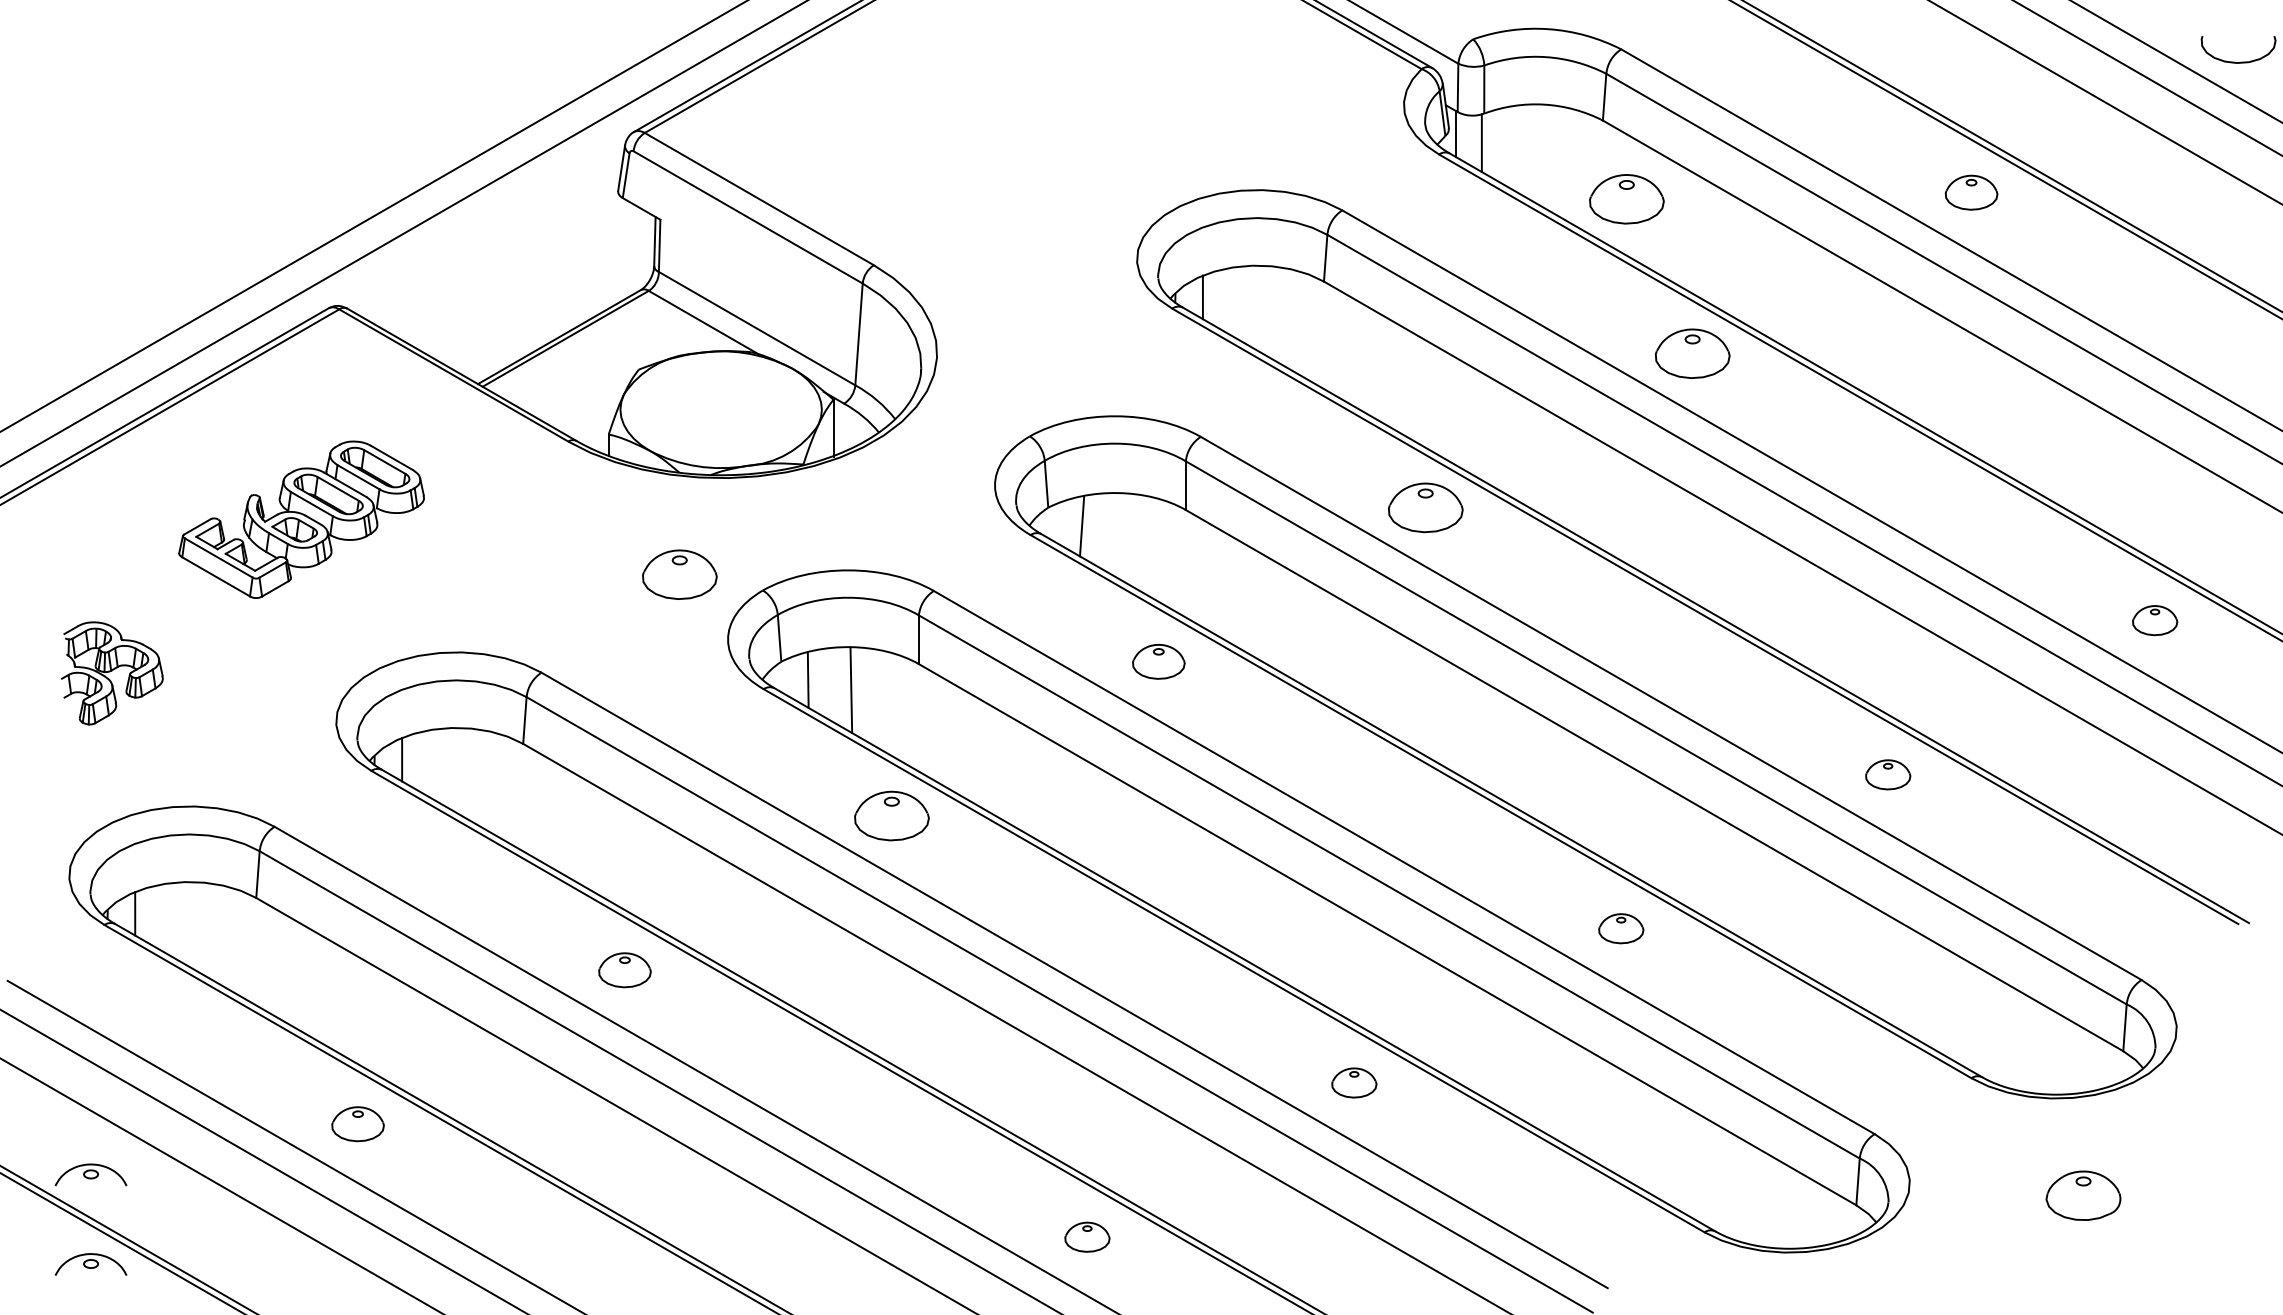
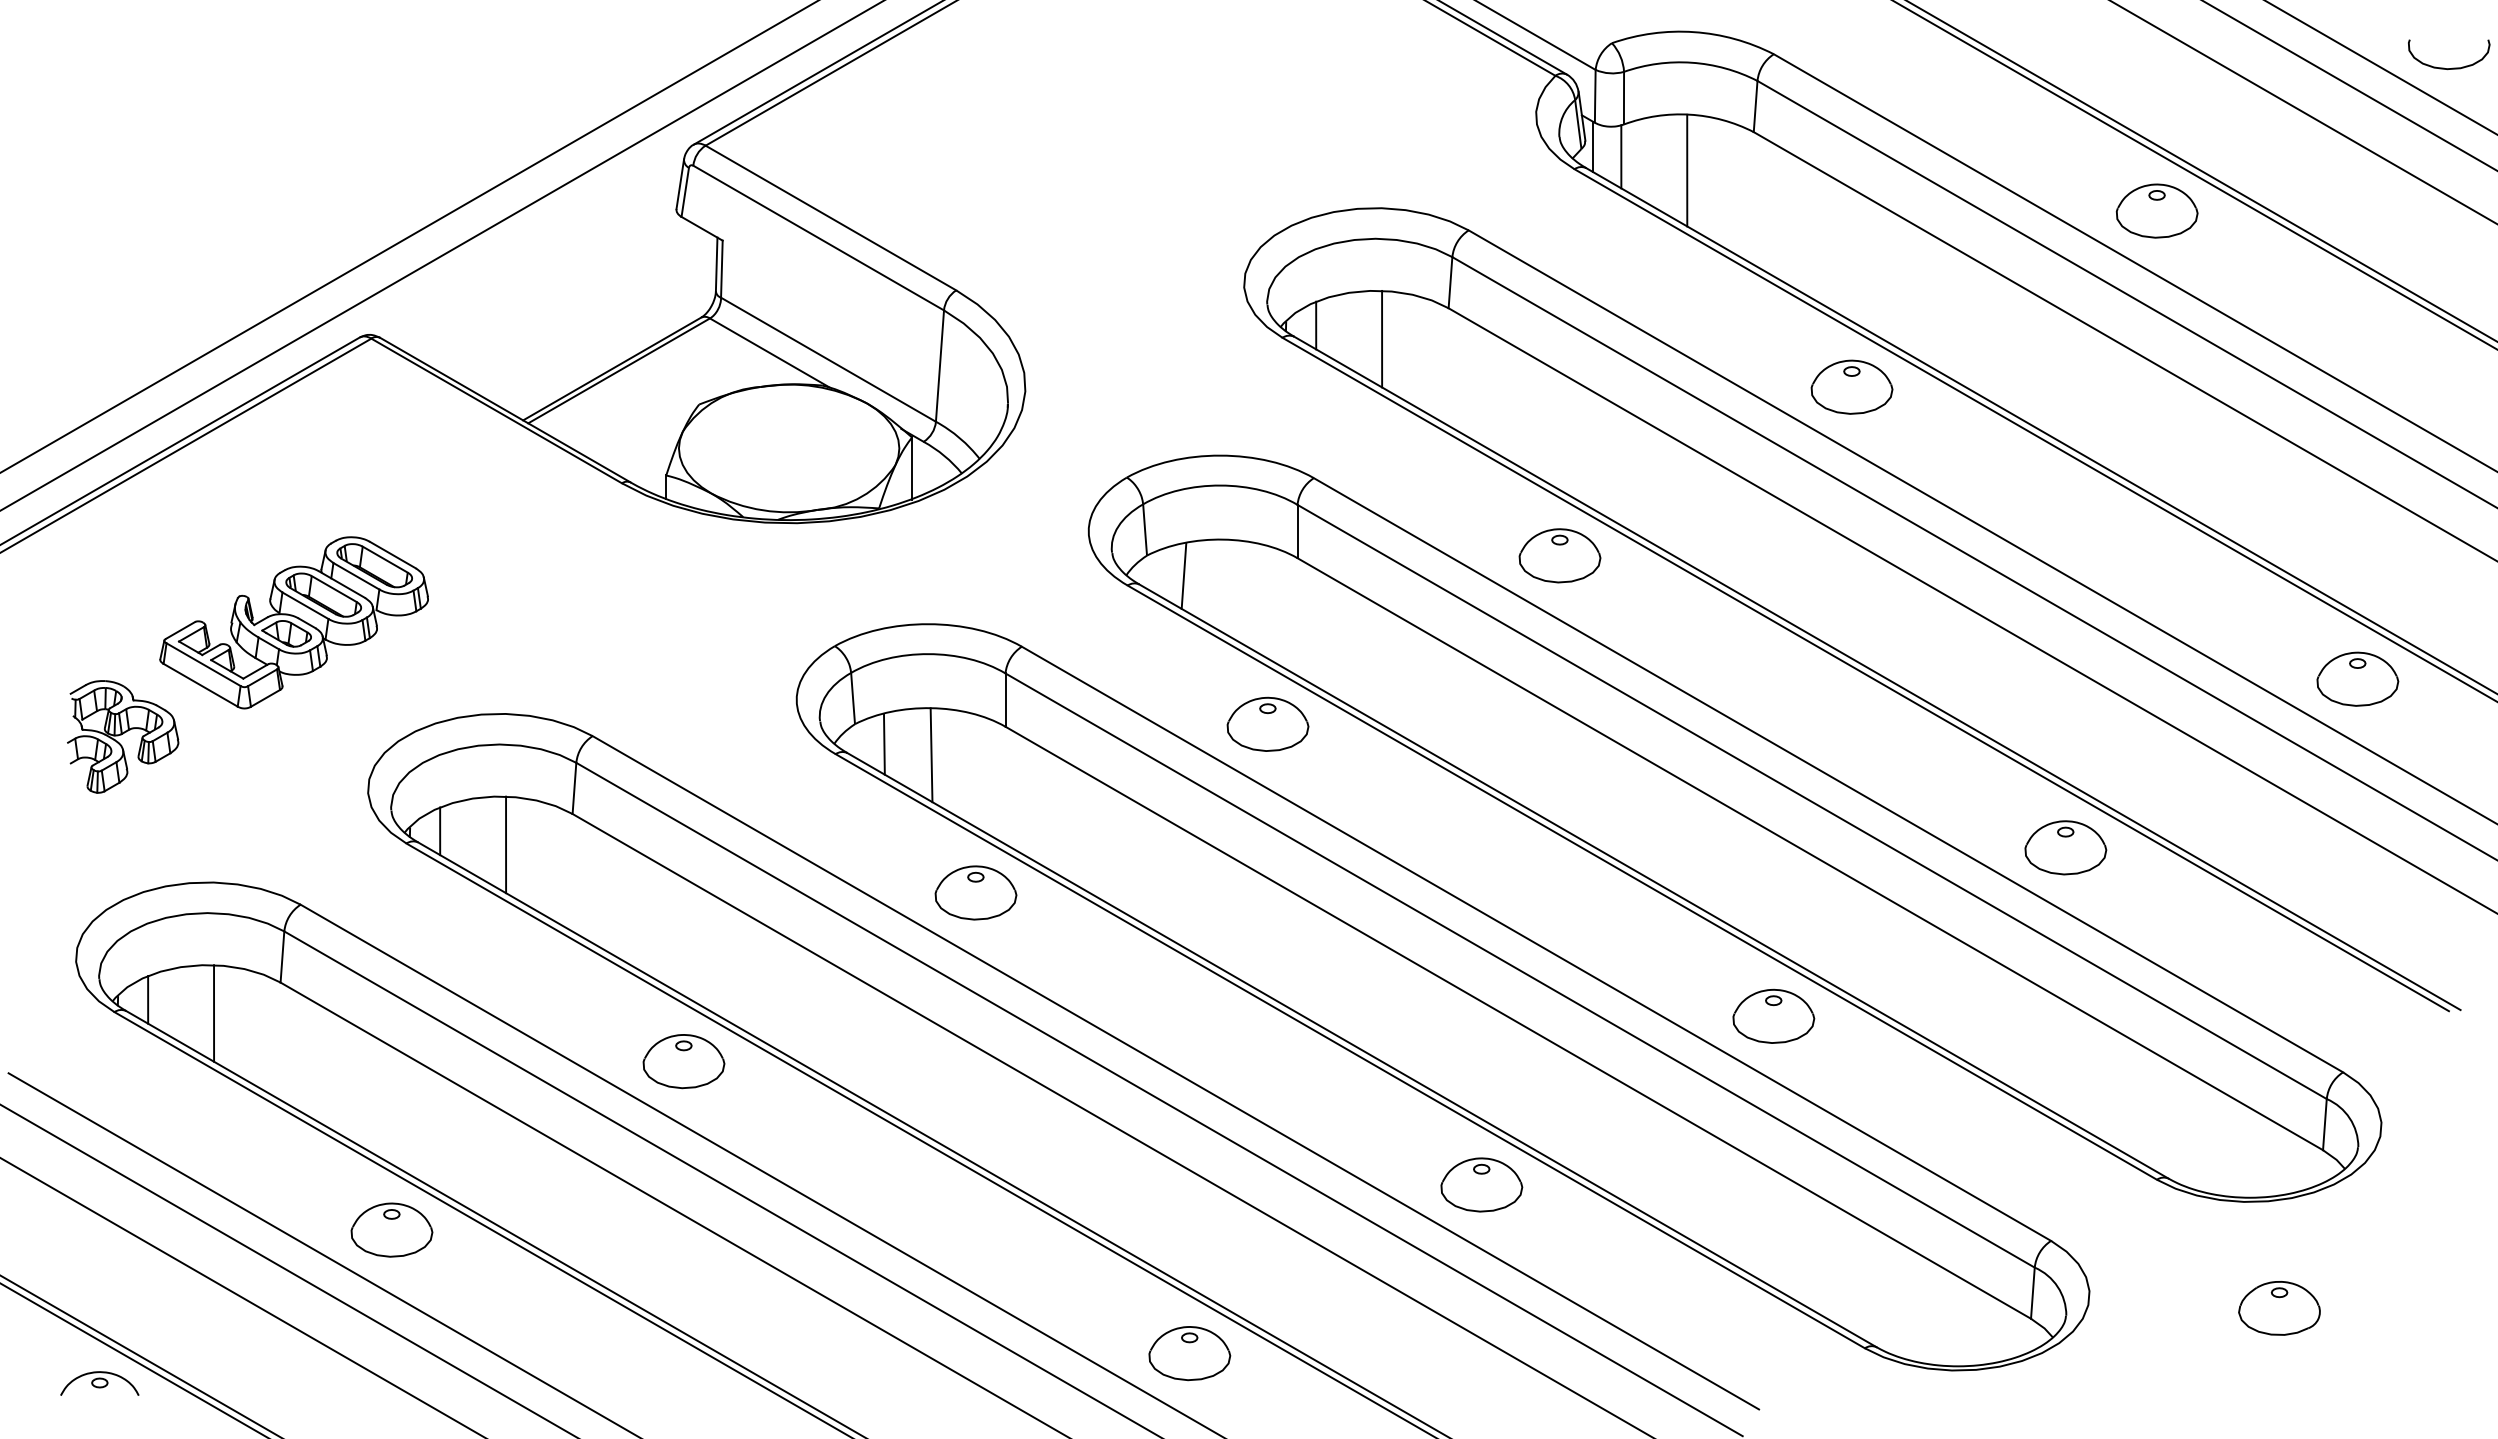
line: (1542, 155) -> (1687, 170), added
part: (1971, 192) -> (2156, 210), size x1.43
part: (1626, 198) -> (1779, 217), removed
line: (1263, 309) -> (1382, 338), added
part: (300, 519) -> (293, 622), moved
part: (679, 574) -> (743, 628), removed
part: (2154, 620) -> (2357, 678), size x1.67
part: (1158, 661) -> (1267, 723), size x1.43
line: (462, 771) -> (506, 844), added
part: (1887, 774) -> (2065, 847), size x1.67
line: (195, 926) -> (214, 1013), added
part: (1620, 928) -> (1773, 1015), size x1.67
part: (624, 970) -> (683, 1061), size x1.43
part: (1354, 1082) -> (1481, 1184), size x1.67
part: (357, 1123) -> (391, 1229), size x1.43
part: (90, 1174) -> (99, 1285), removed
part: (1087, 1237) -> (1189, 1353), size x1.67

